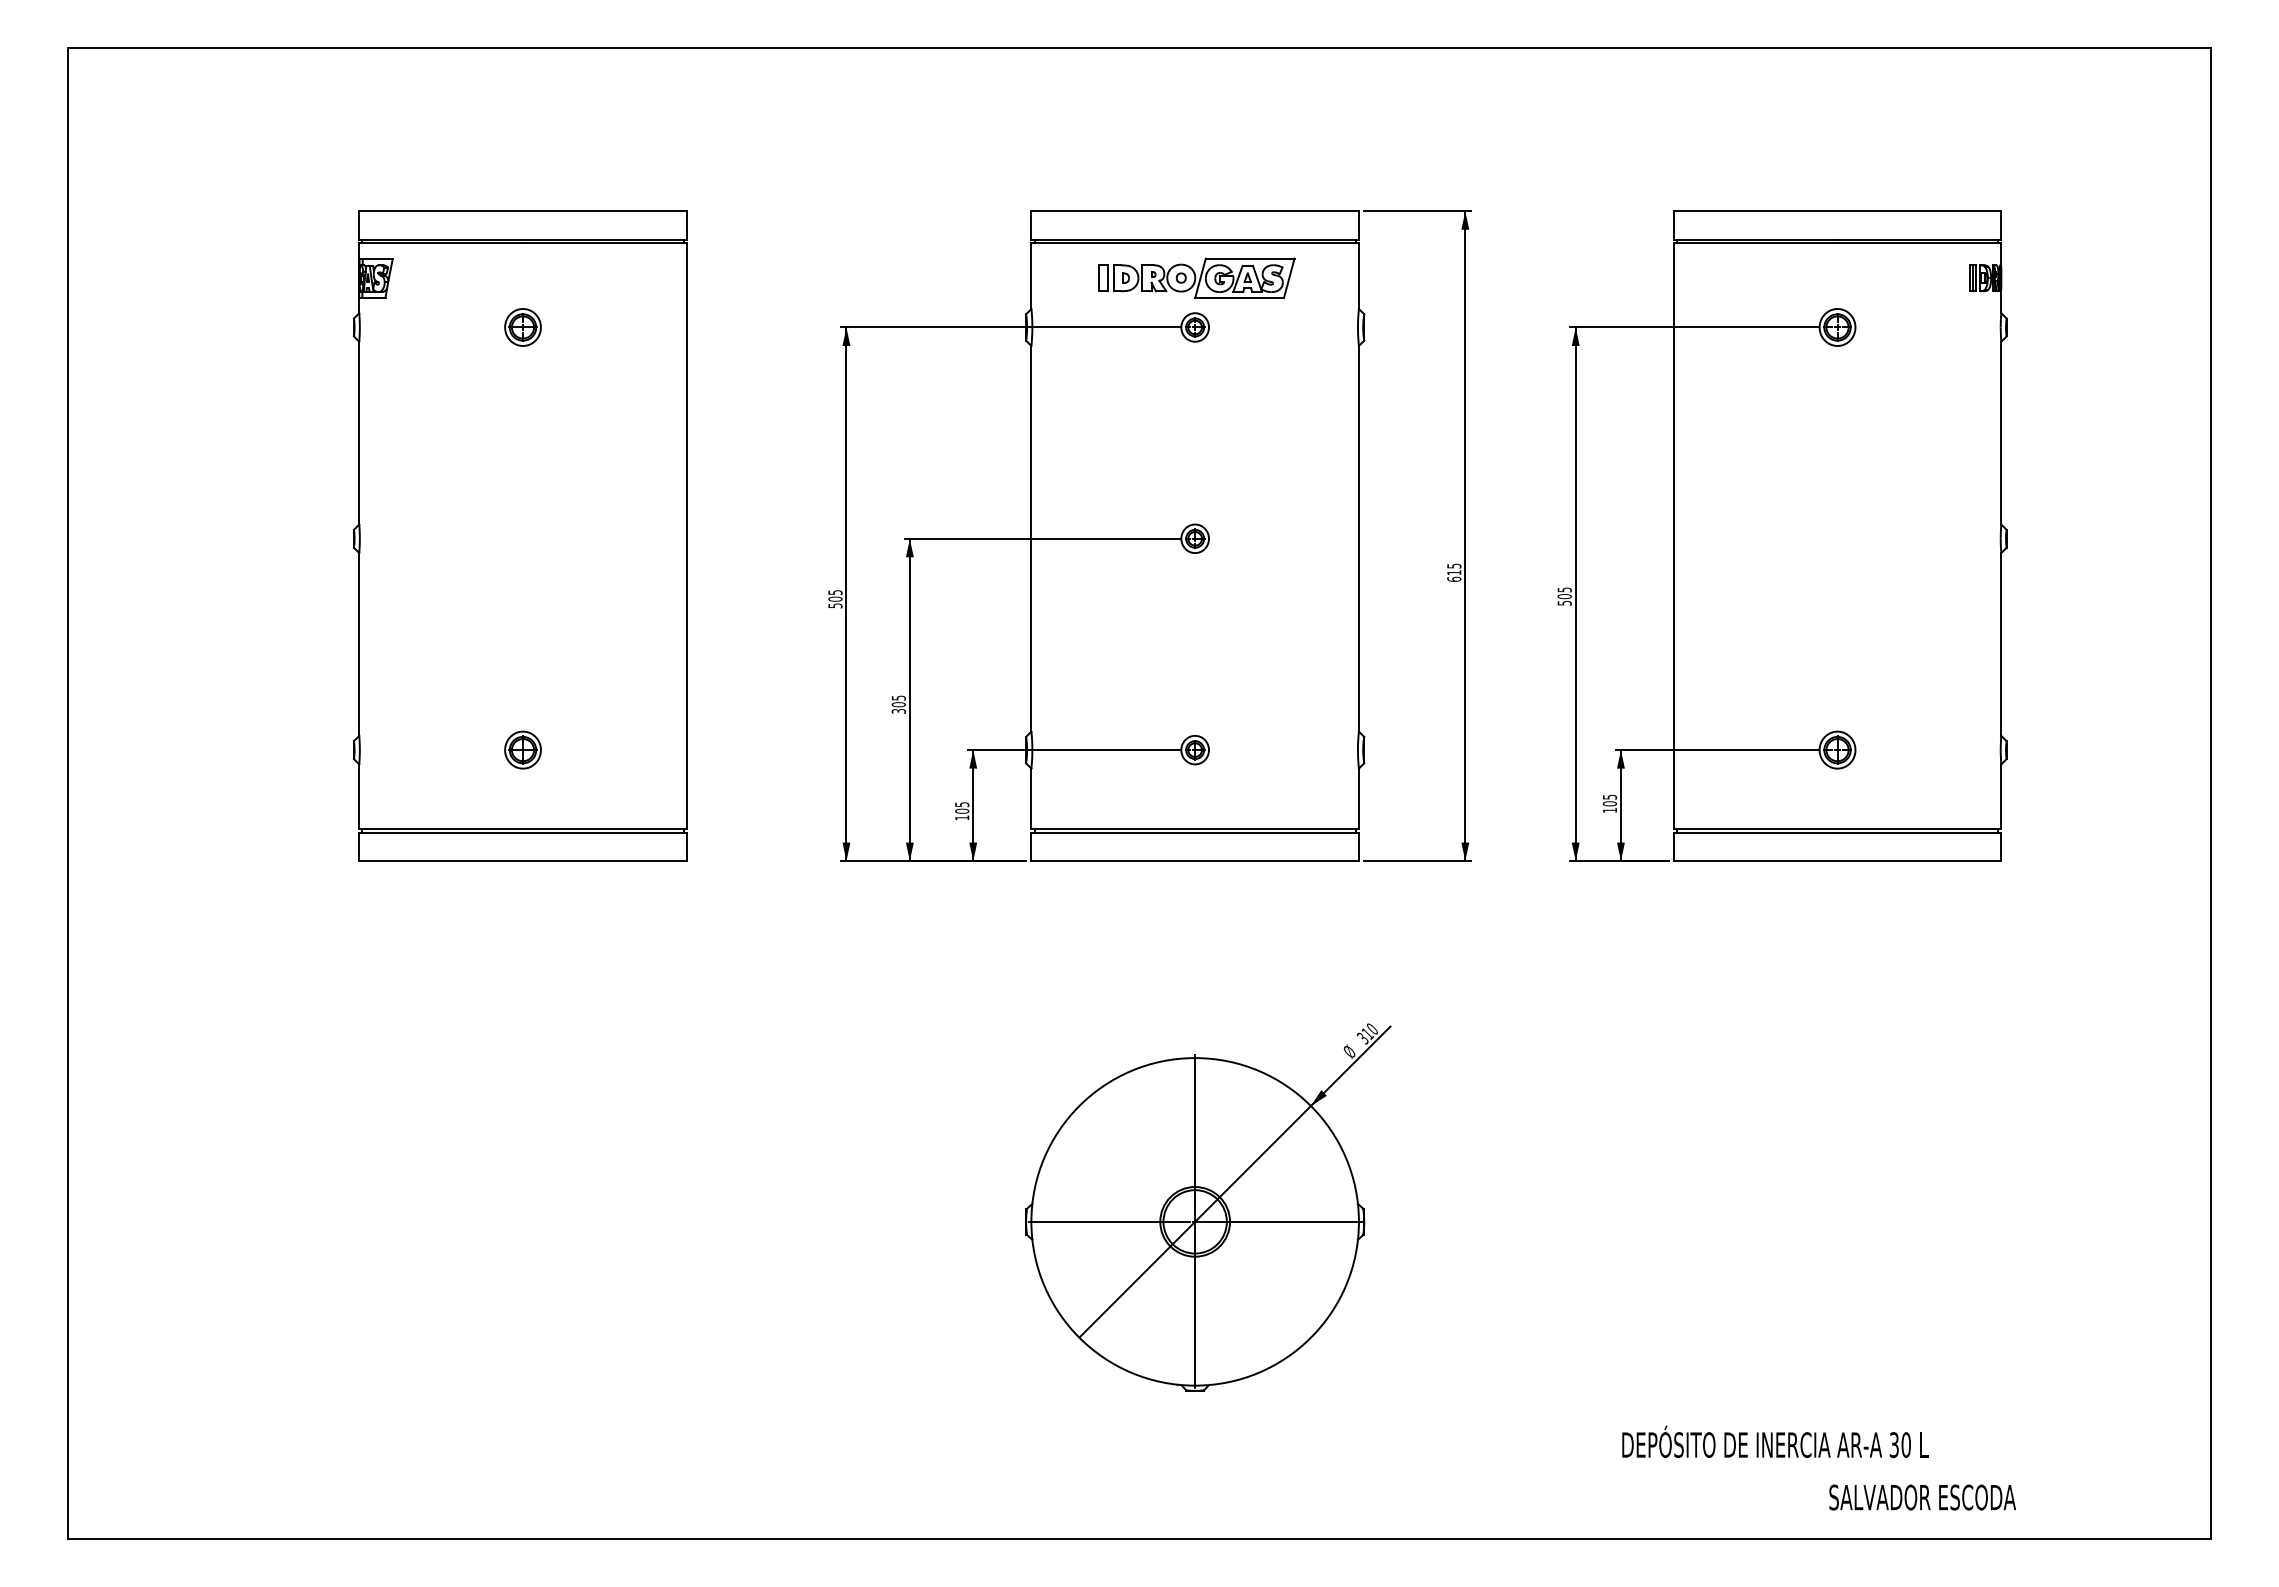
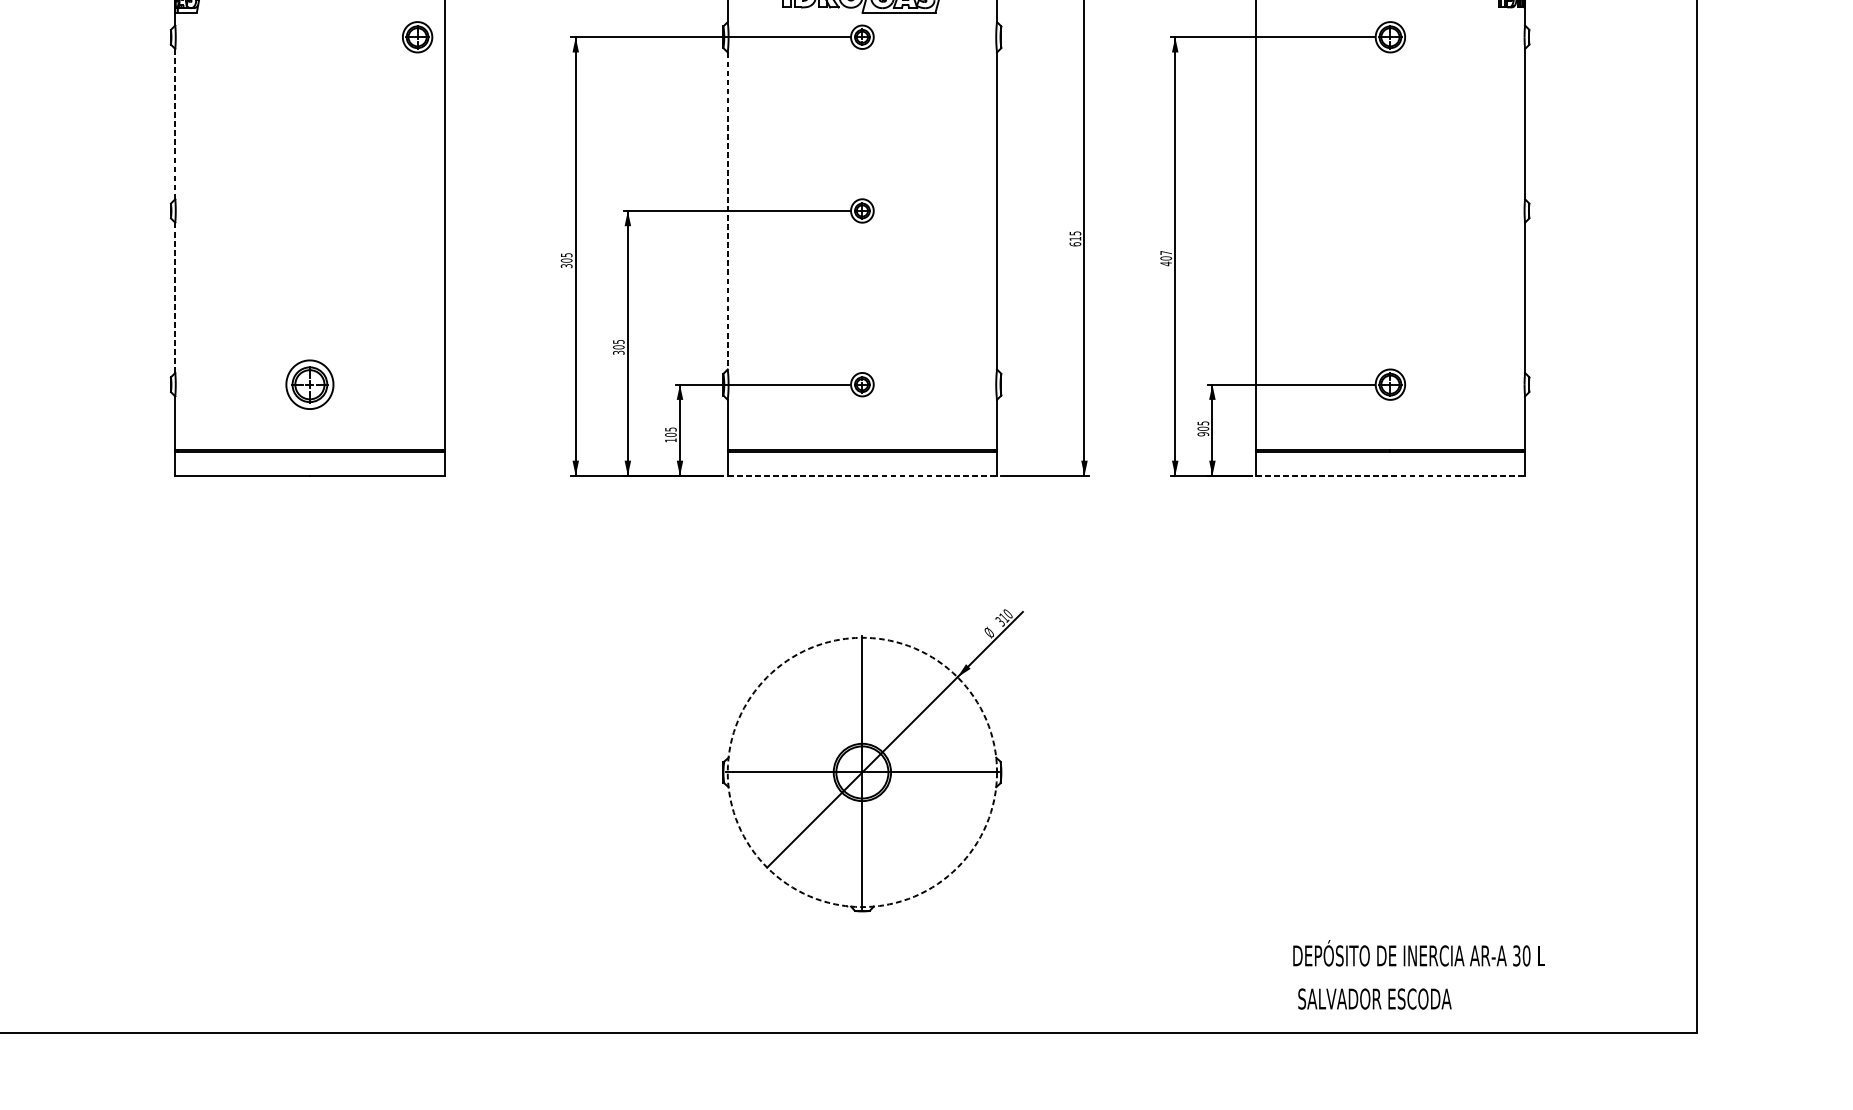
part: (522, 327) -> (417, 37), moved
line: (359, 433) -> (175, 124), solid -> dashed
line: (1031, 538) -> (727, 210), solid -> dashed
text: (1564, 596) -> (1165, 258), 505 -> 407
text: (834, 605) -> (565, 265), 505 -> 305
line: (359, 644) -> (175, 297), solid -> dashed
part: (522, 749) -> (309, 384), size x1.6
text: (1609, 810) -> (1202, 434), 105 -> 905
line: (1195, 861) -> (862, 476), solid -> dashed
line: (1837, 861) -> (1390, 476), solid -> dashed
circle: (1194, 1221) -> (861, 772), solid -> dashed
text: (1775, 1441) -> (1419, 952), moved
text: (1922, 1497) -> (1374, 999), moved

